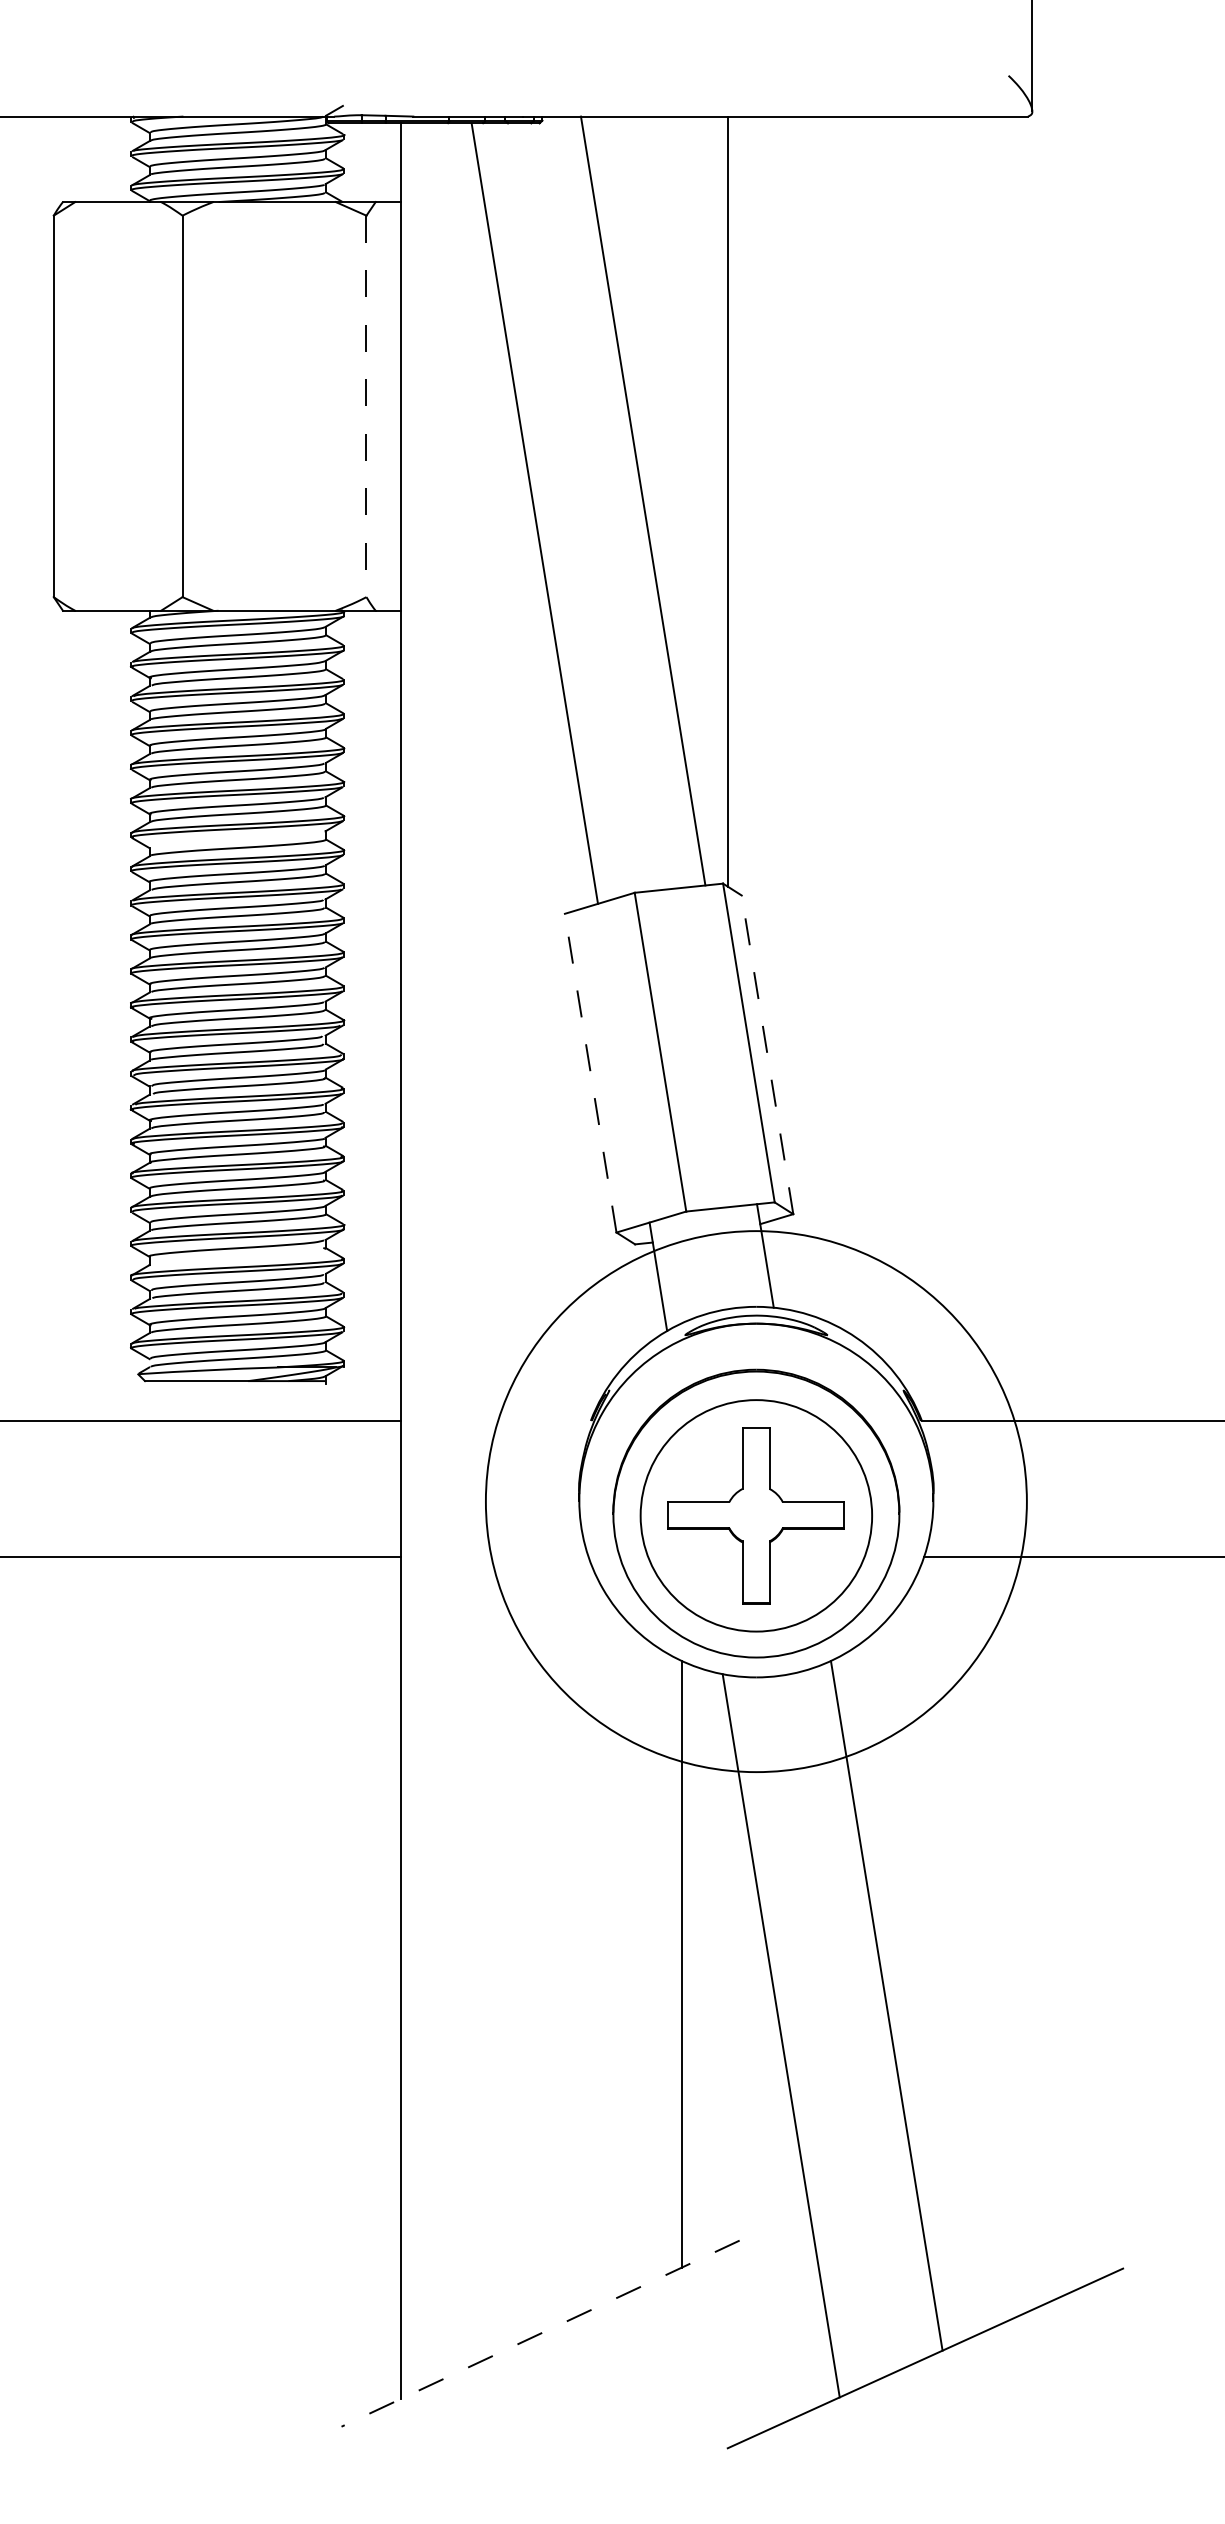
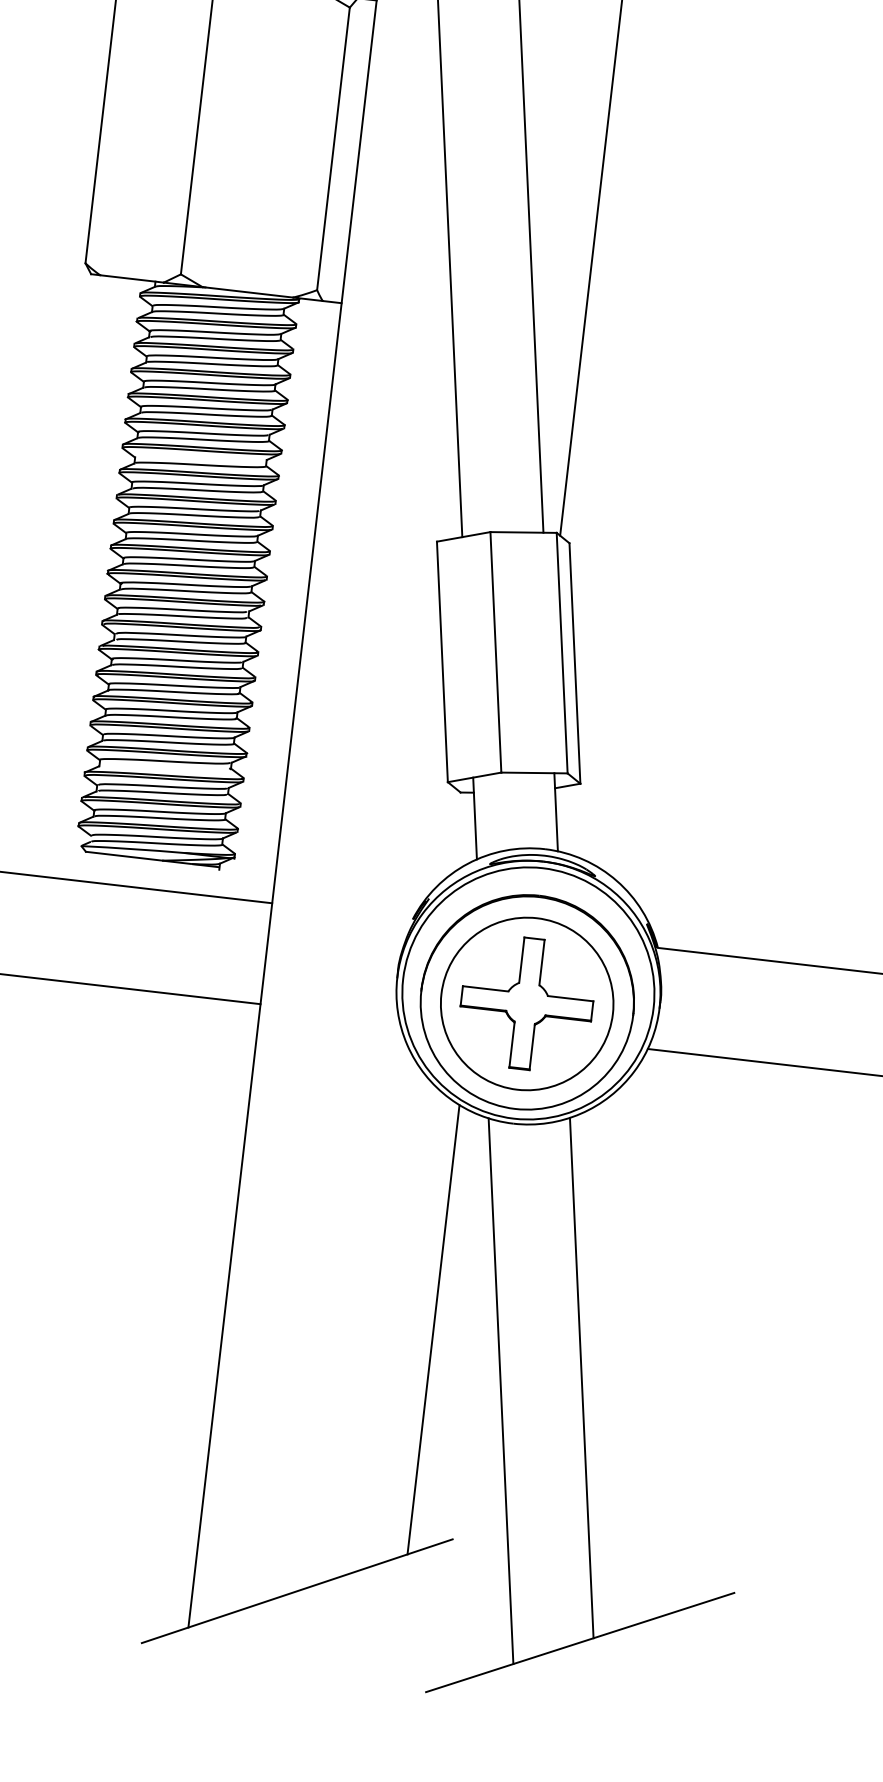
line: (366, 406) -> (333, 148), dashed -> solid
line: (767, 1054) -> (574, 663), dashed -> solid
line: (590, 1072) -> (442, 661), dashed -> solid
circle: (756, 1501) -> (528, 993), size x0.62
line: (540, 2333) -> (297, 1591), dashed -> solid

